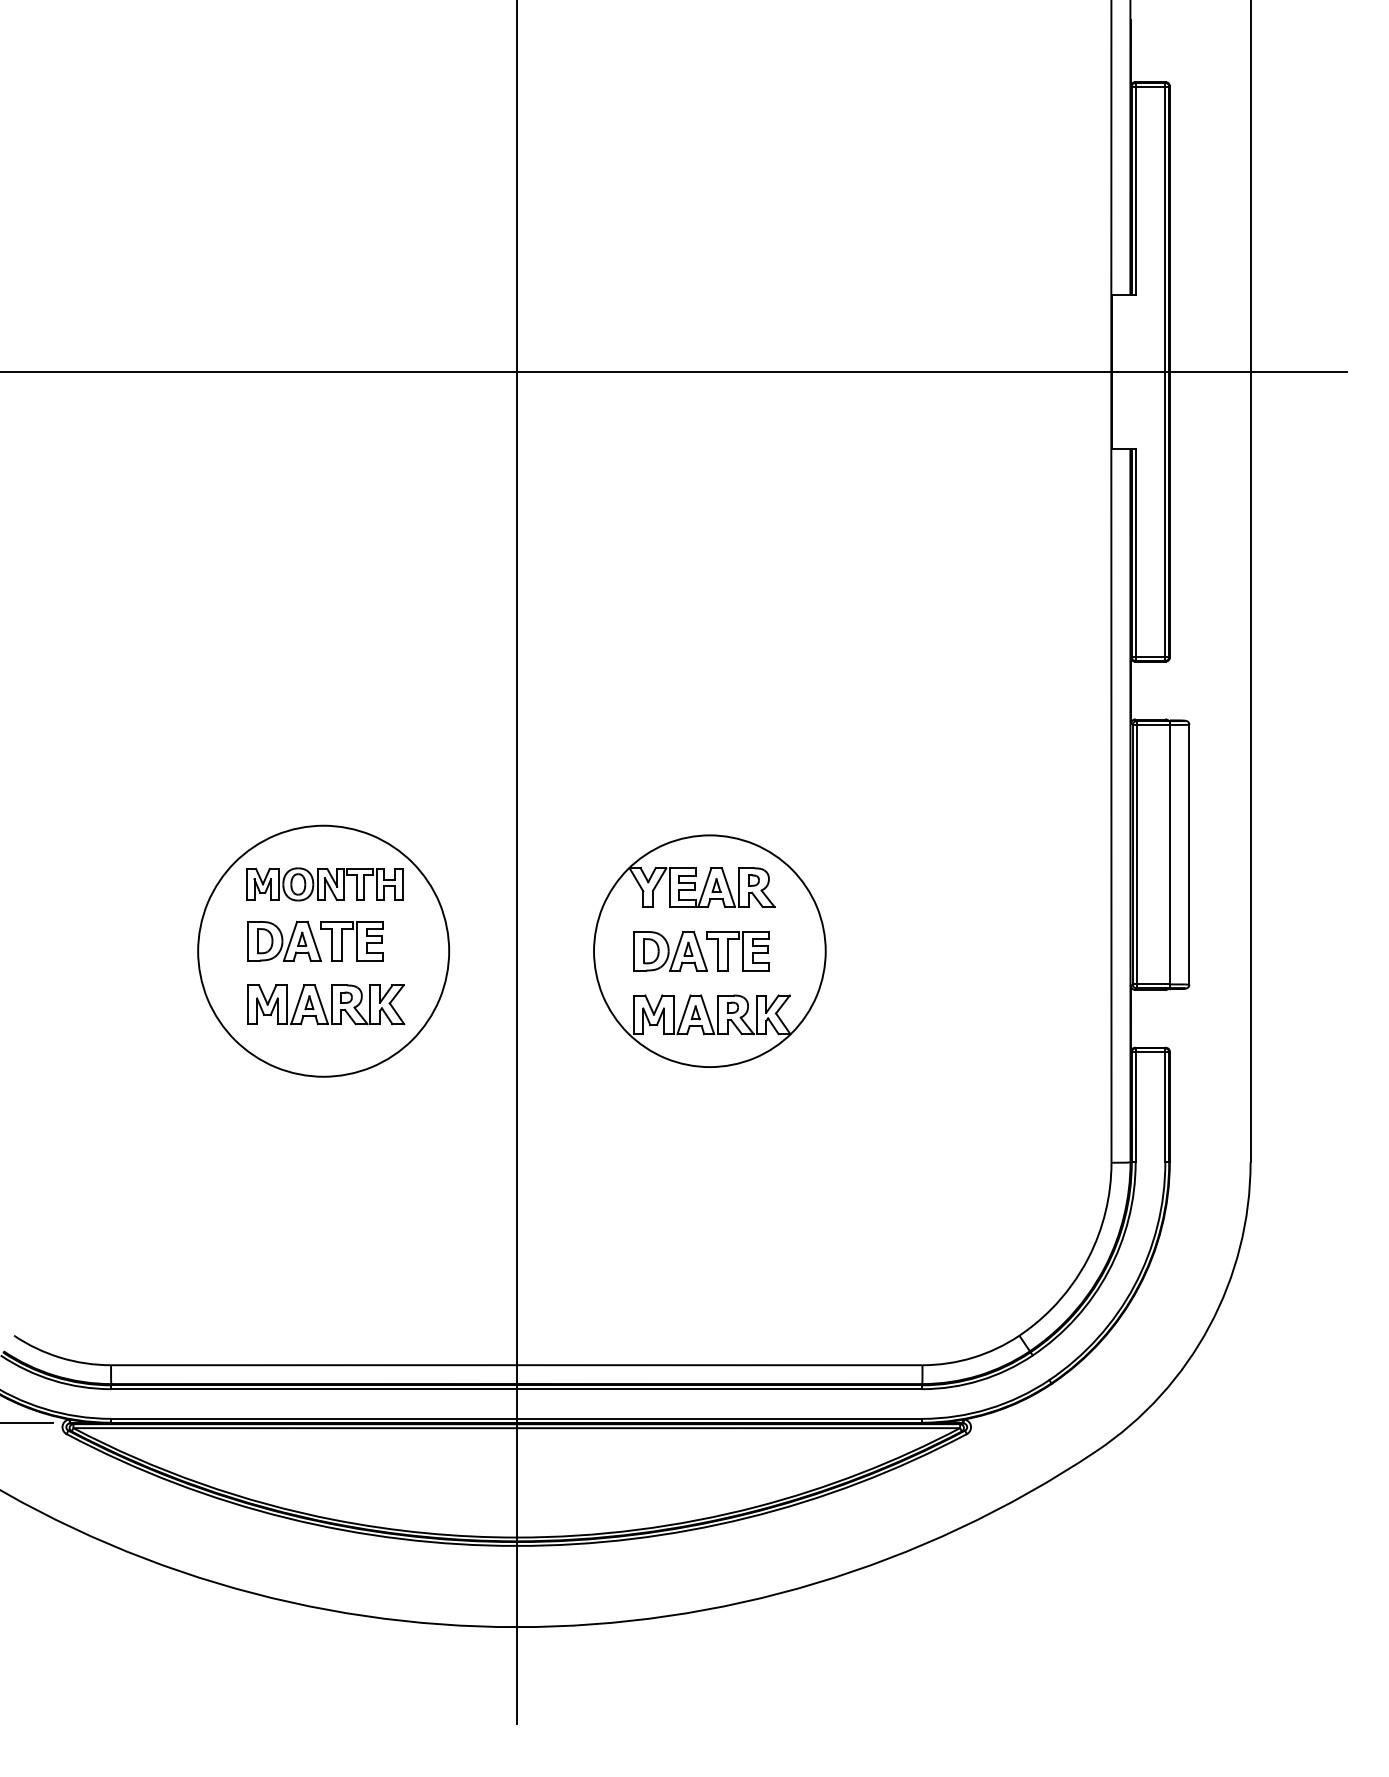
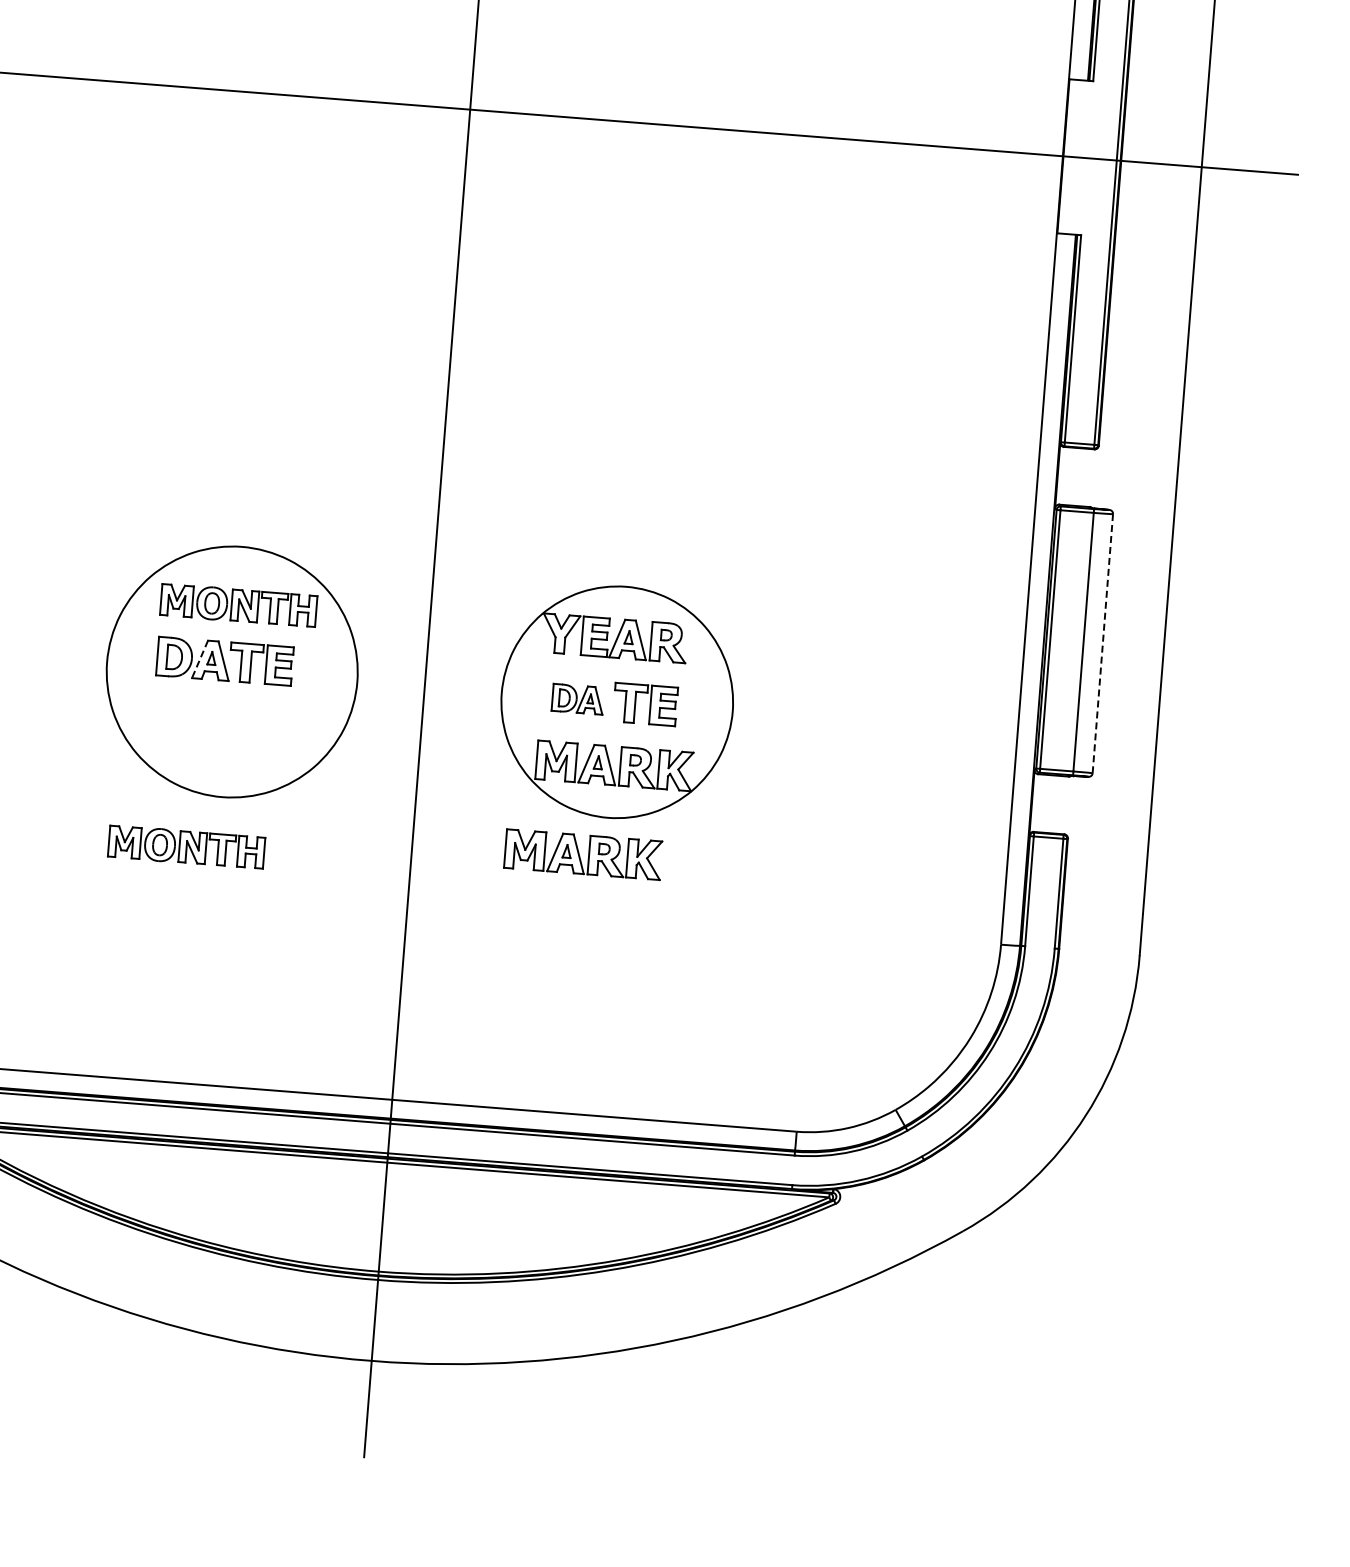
line: (1189, 854) -> (1102, 643), solid -> dashed
line: (290, 941) -> (199, 659), solid -> dashed
part: (670, 951) -> (577, 699), size x0.7
part: (326, 1004) -> (583, 854), moved
part: (291, 1129) -> (186, 847), added

